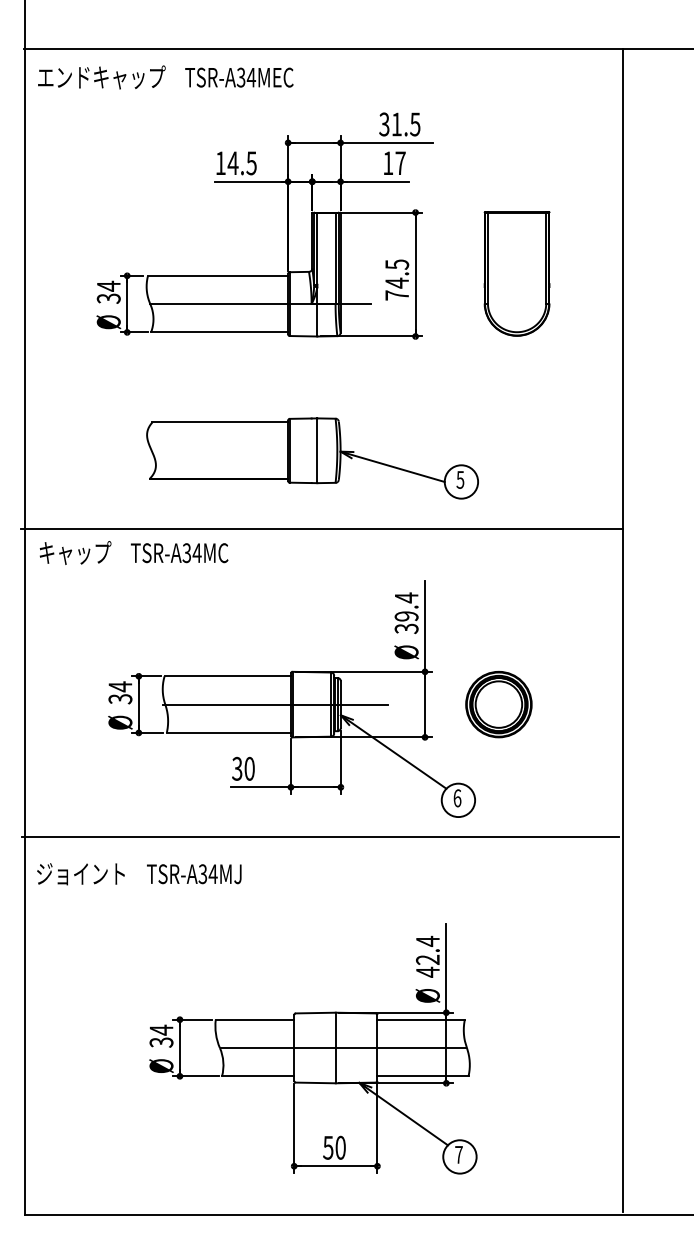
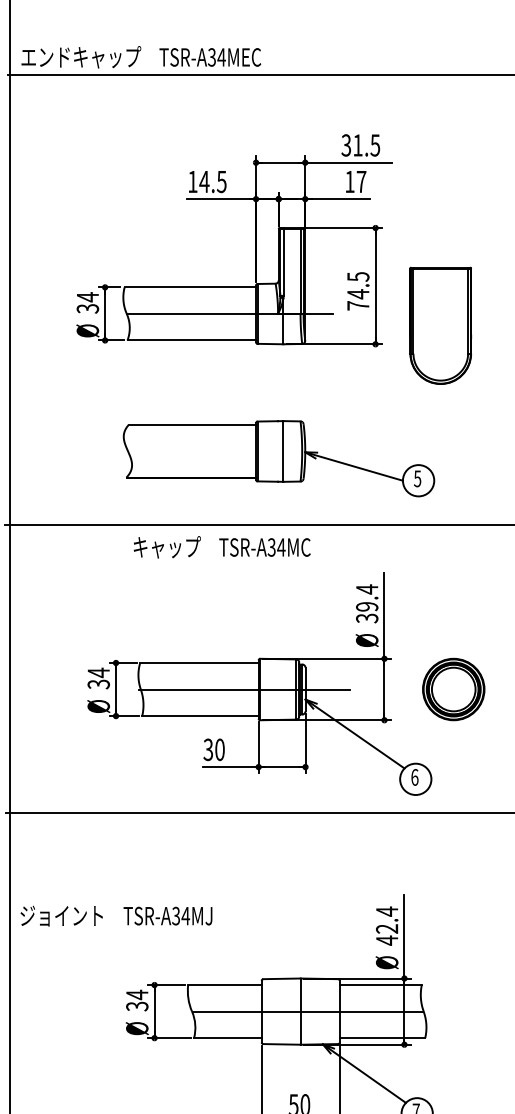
text: (165, 77) -> (141, 57), moved
part: (516, 273) -> (440, 325), moved
text: (133, 552) -> (221, 546), moved
text: (139, 874) -> (116, 916), moved

